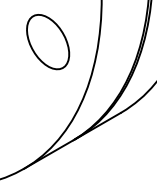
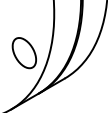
part: (46, 42) -> (23, 53), moved

